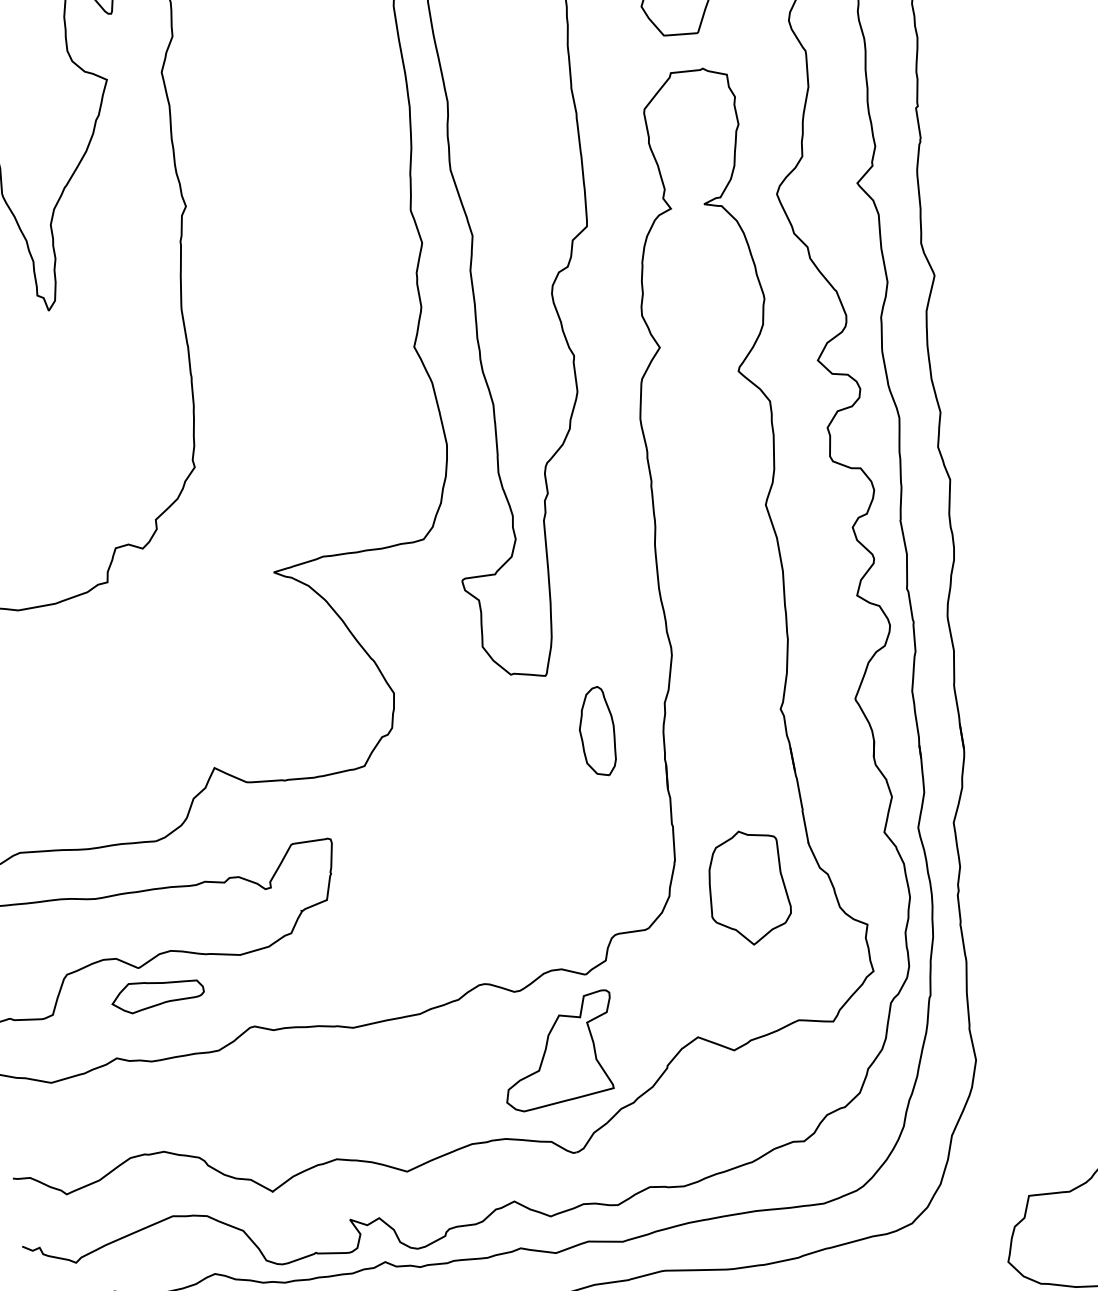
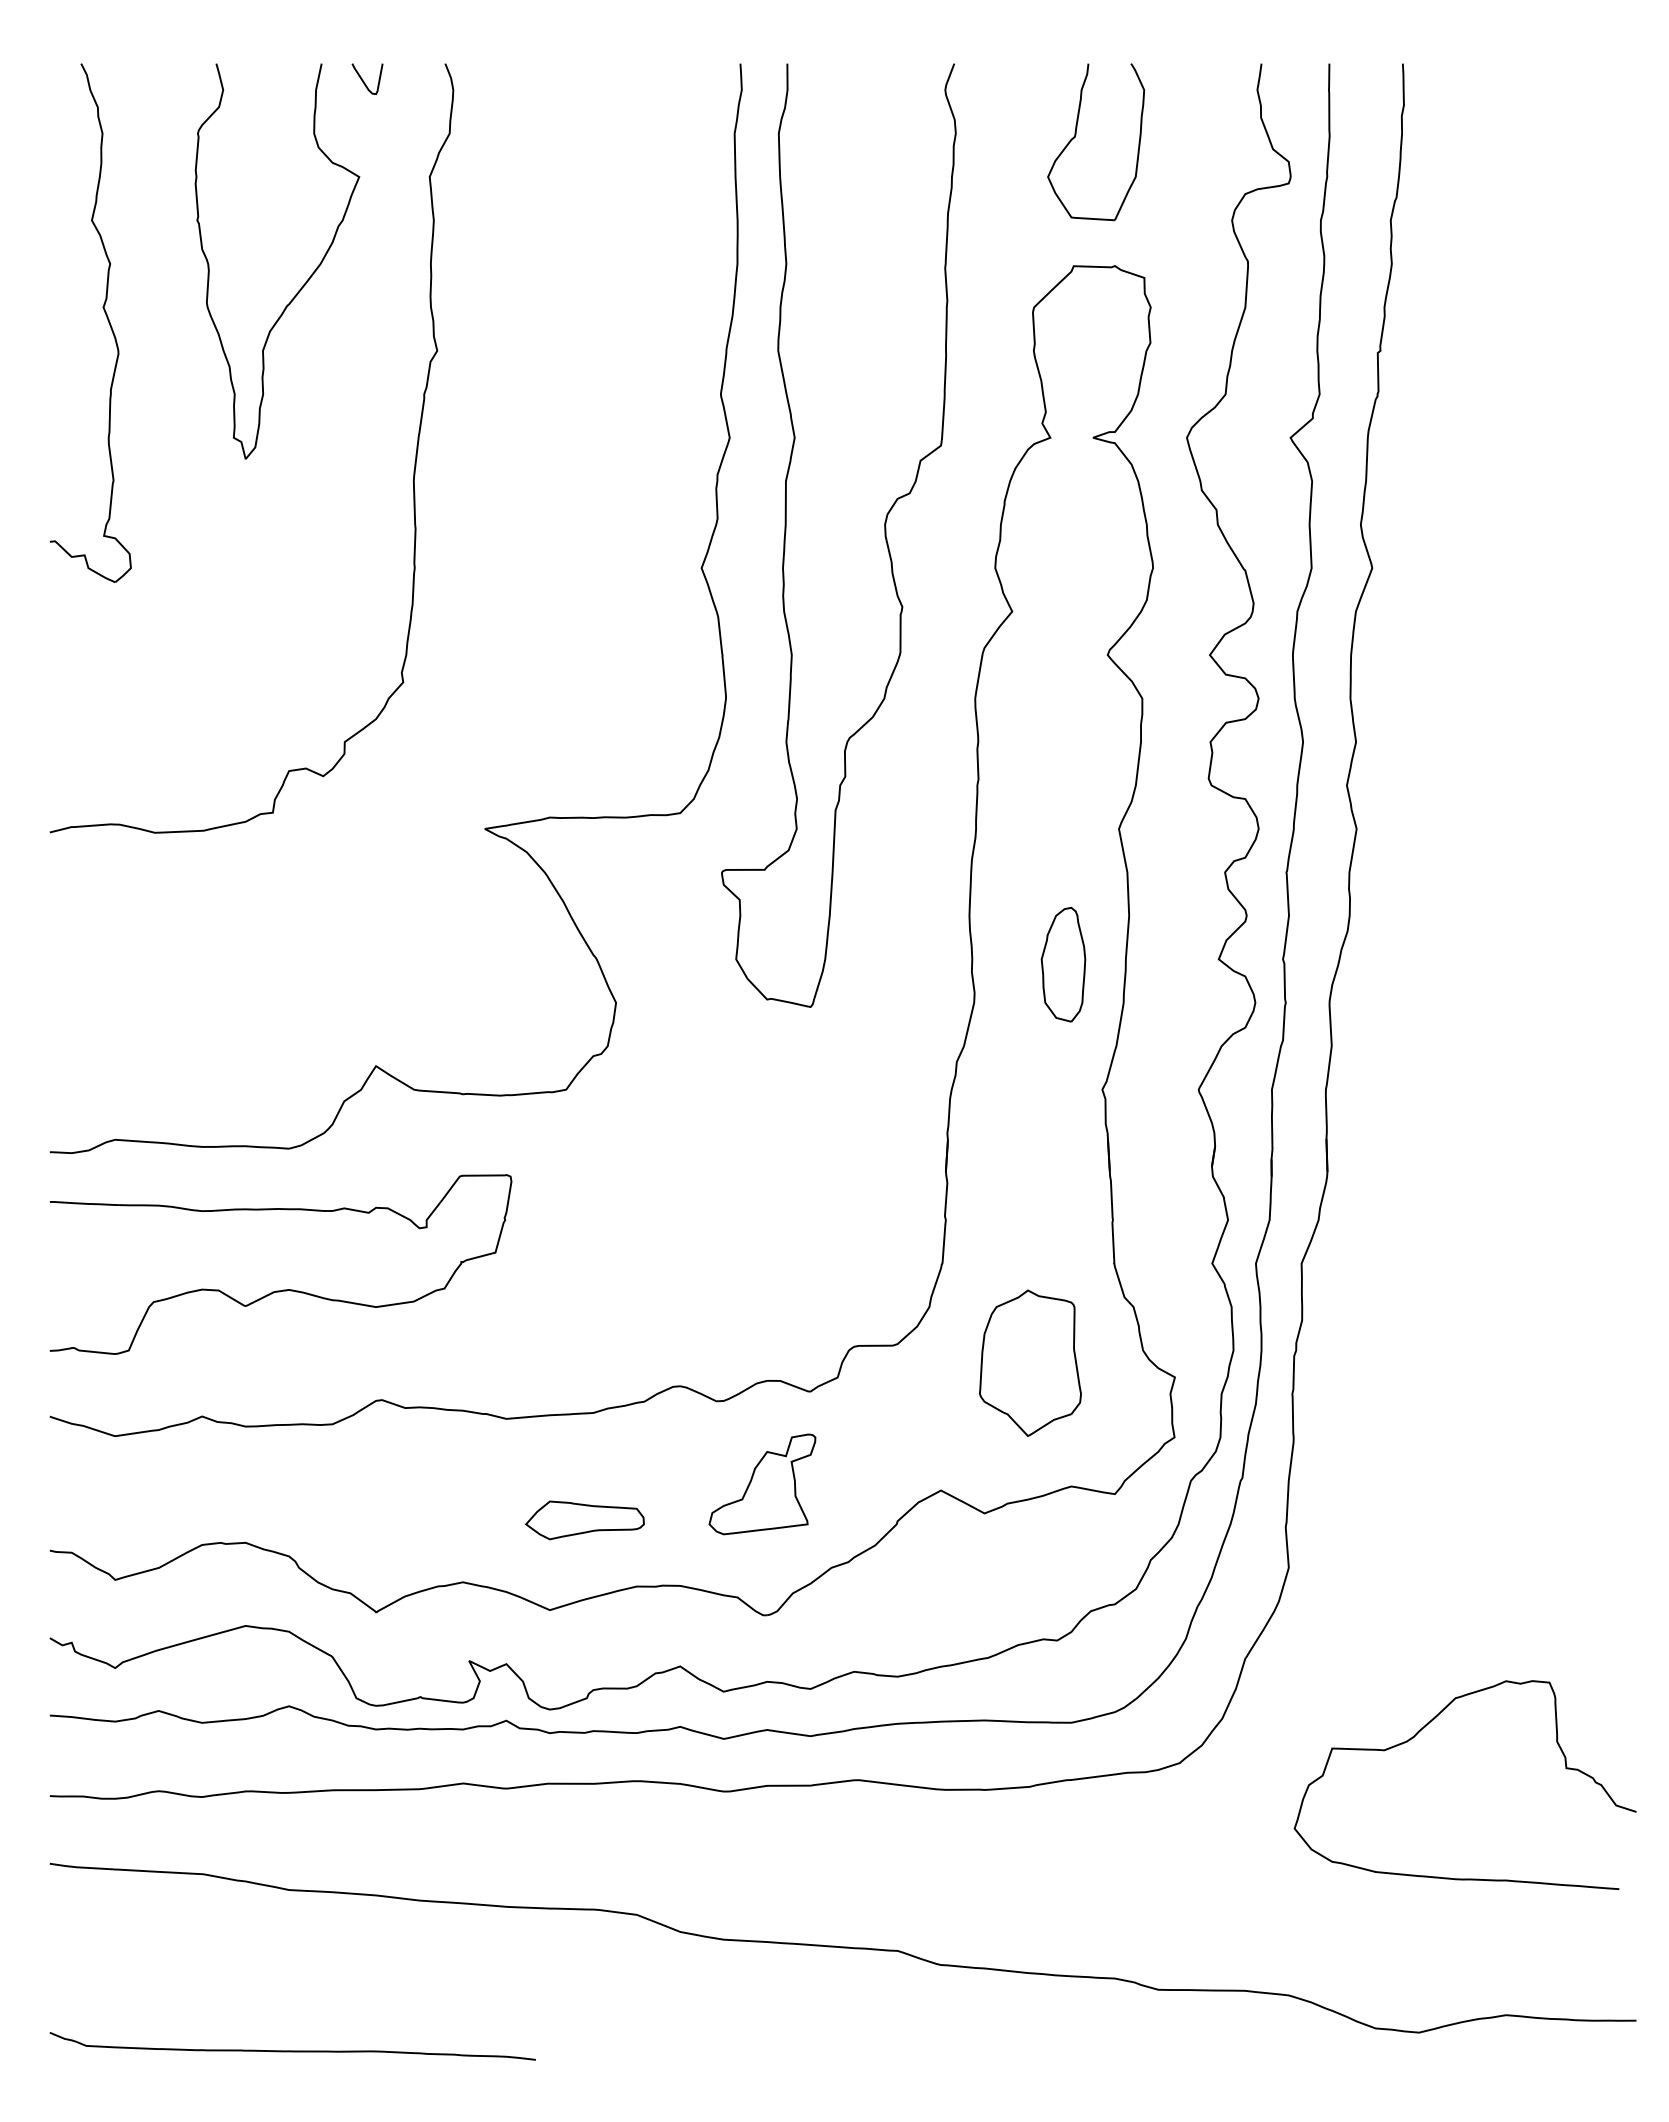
part: (597, 731) -> (1063, 964), moved
part: (748, 887) -> (1030, 1362), moved
part: (157, 995) -> (584, 1520), moved
part: (558, 1051) -> (762, 1484), size x0.71

